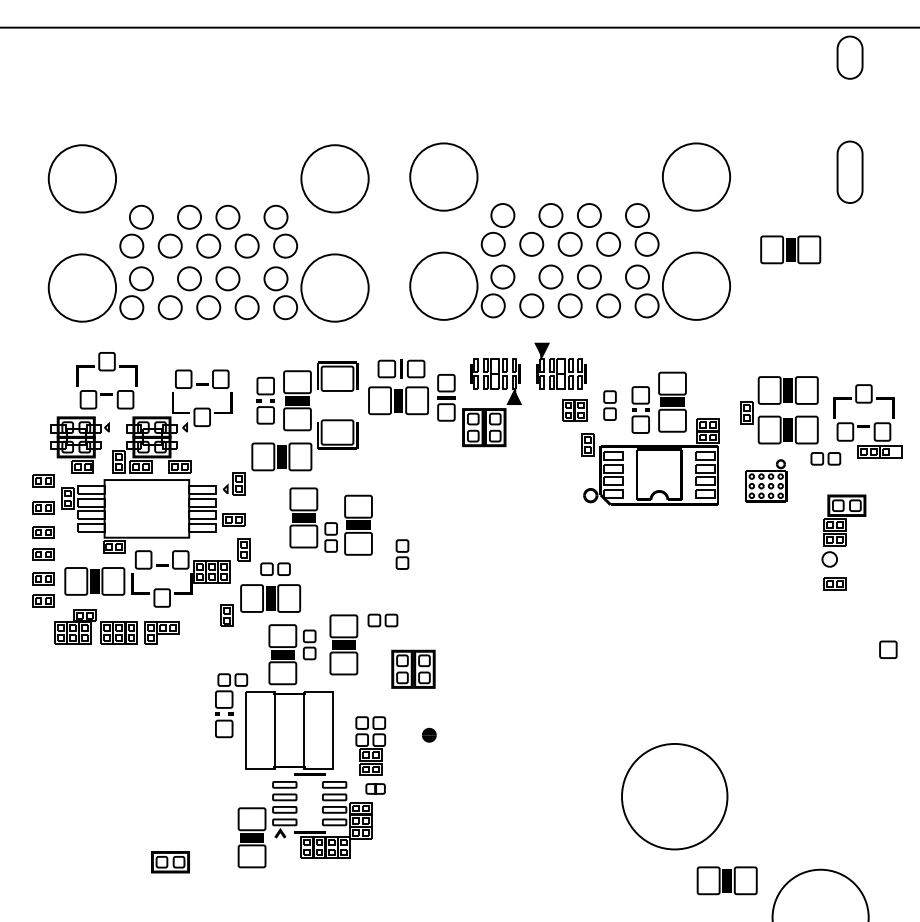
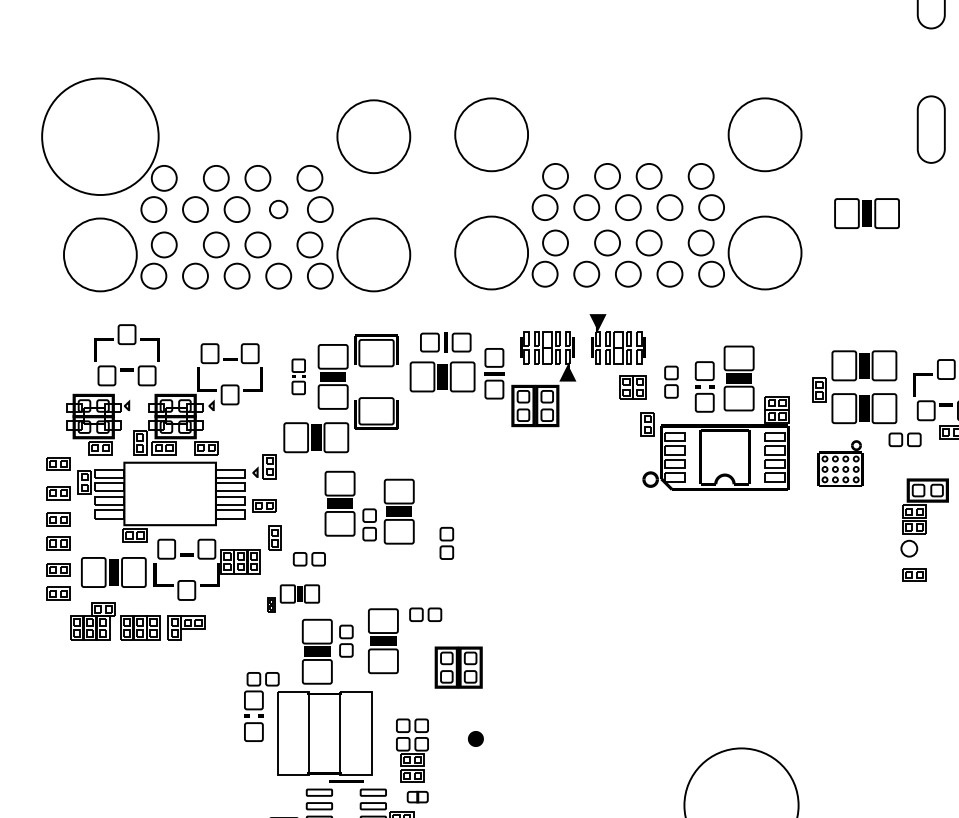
circle: (82, 178) -> (100, 136), size x1.6
circle: (246, 245) -> (278, 208), size x0.7
part: (265, 400) -> (298, 376), size x0.7
part: (260, 605) -> (293, 598), size x0.6

